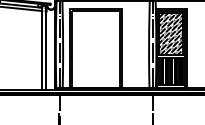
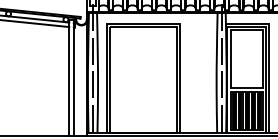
hatch: (170, 34) -> (246, 59), removed

